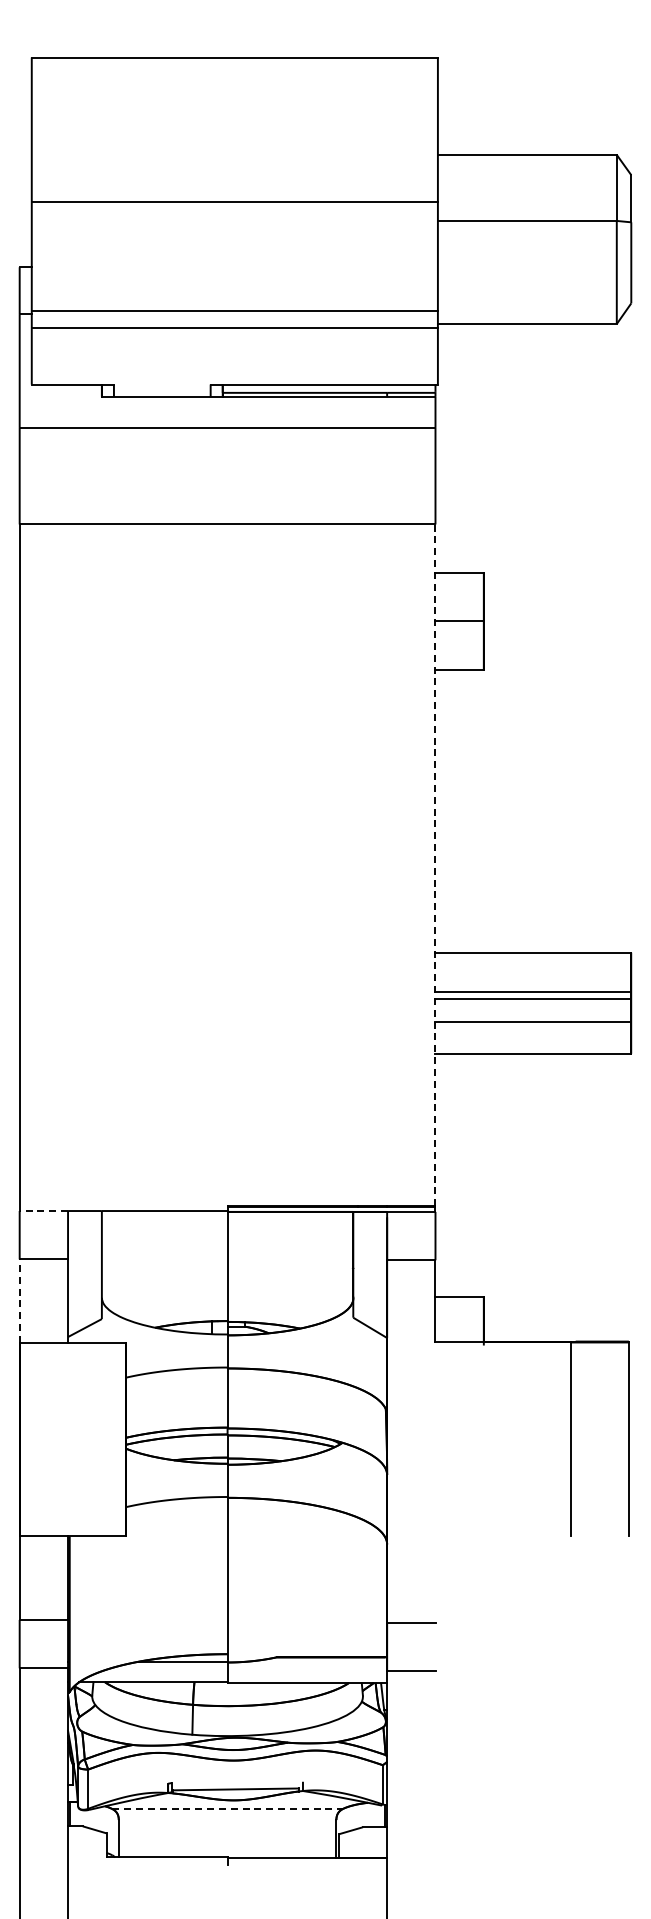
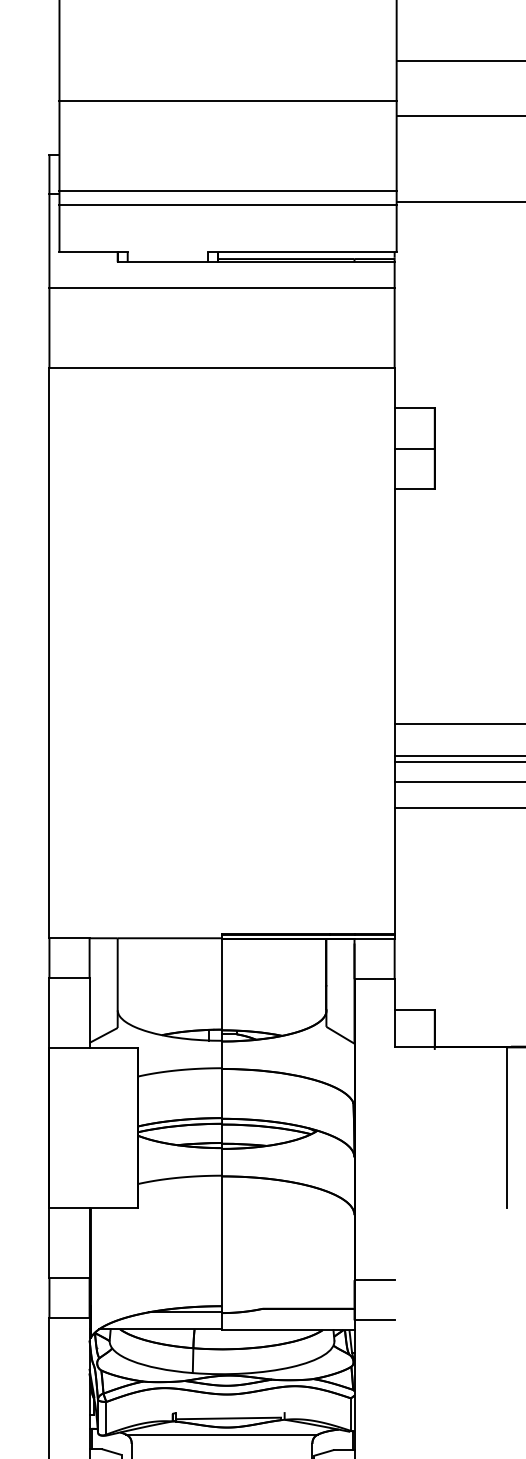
line: (435, 865) -> (394, 651), dashed -> solid
line: (43, 1211) -> (69, 938), dashed -> solid
line: (19, 1301) -> (49, 1013), dashed -> solid
line: (228, 1809) -> (222, 1435), dashed -> solid

